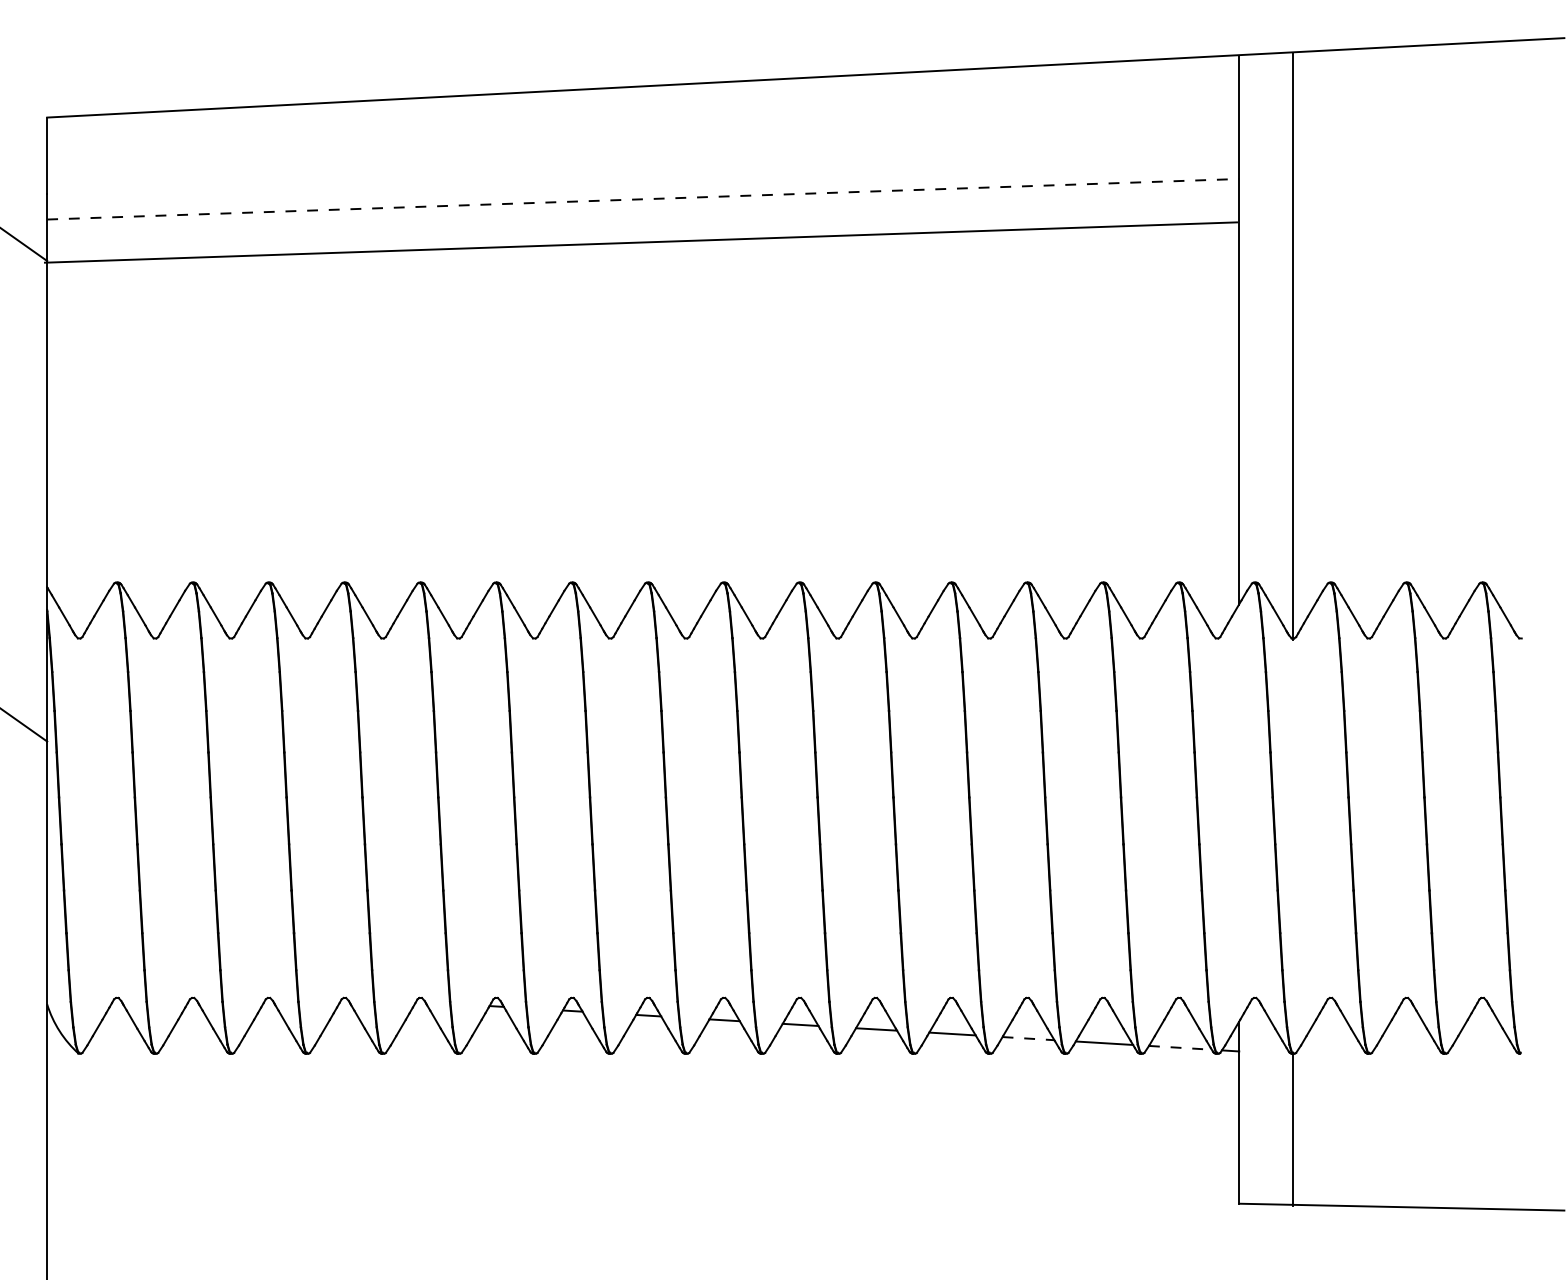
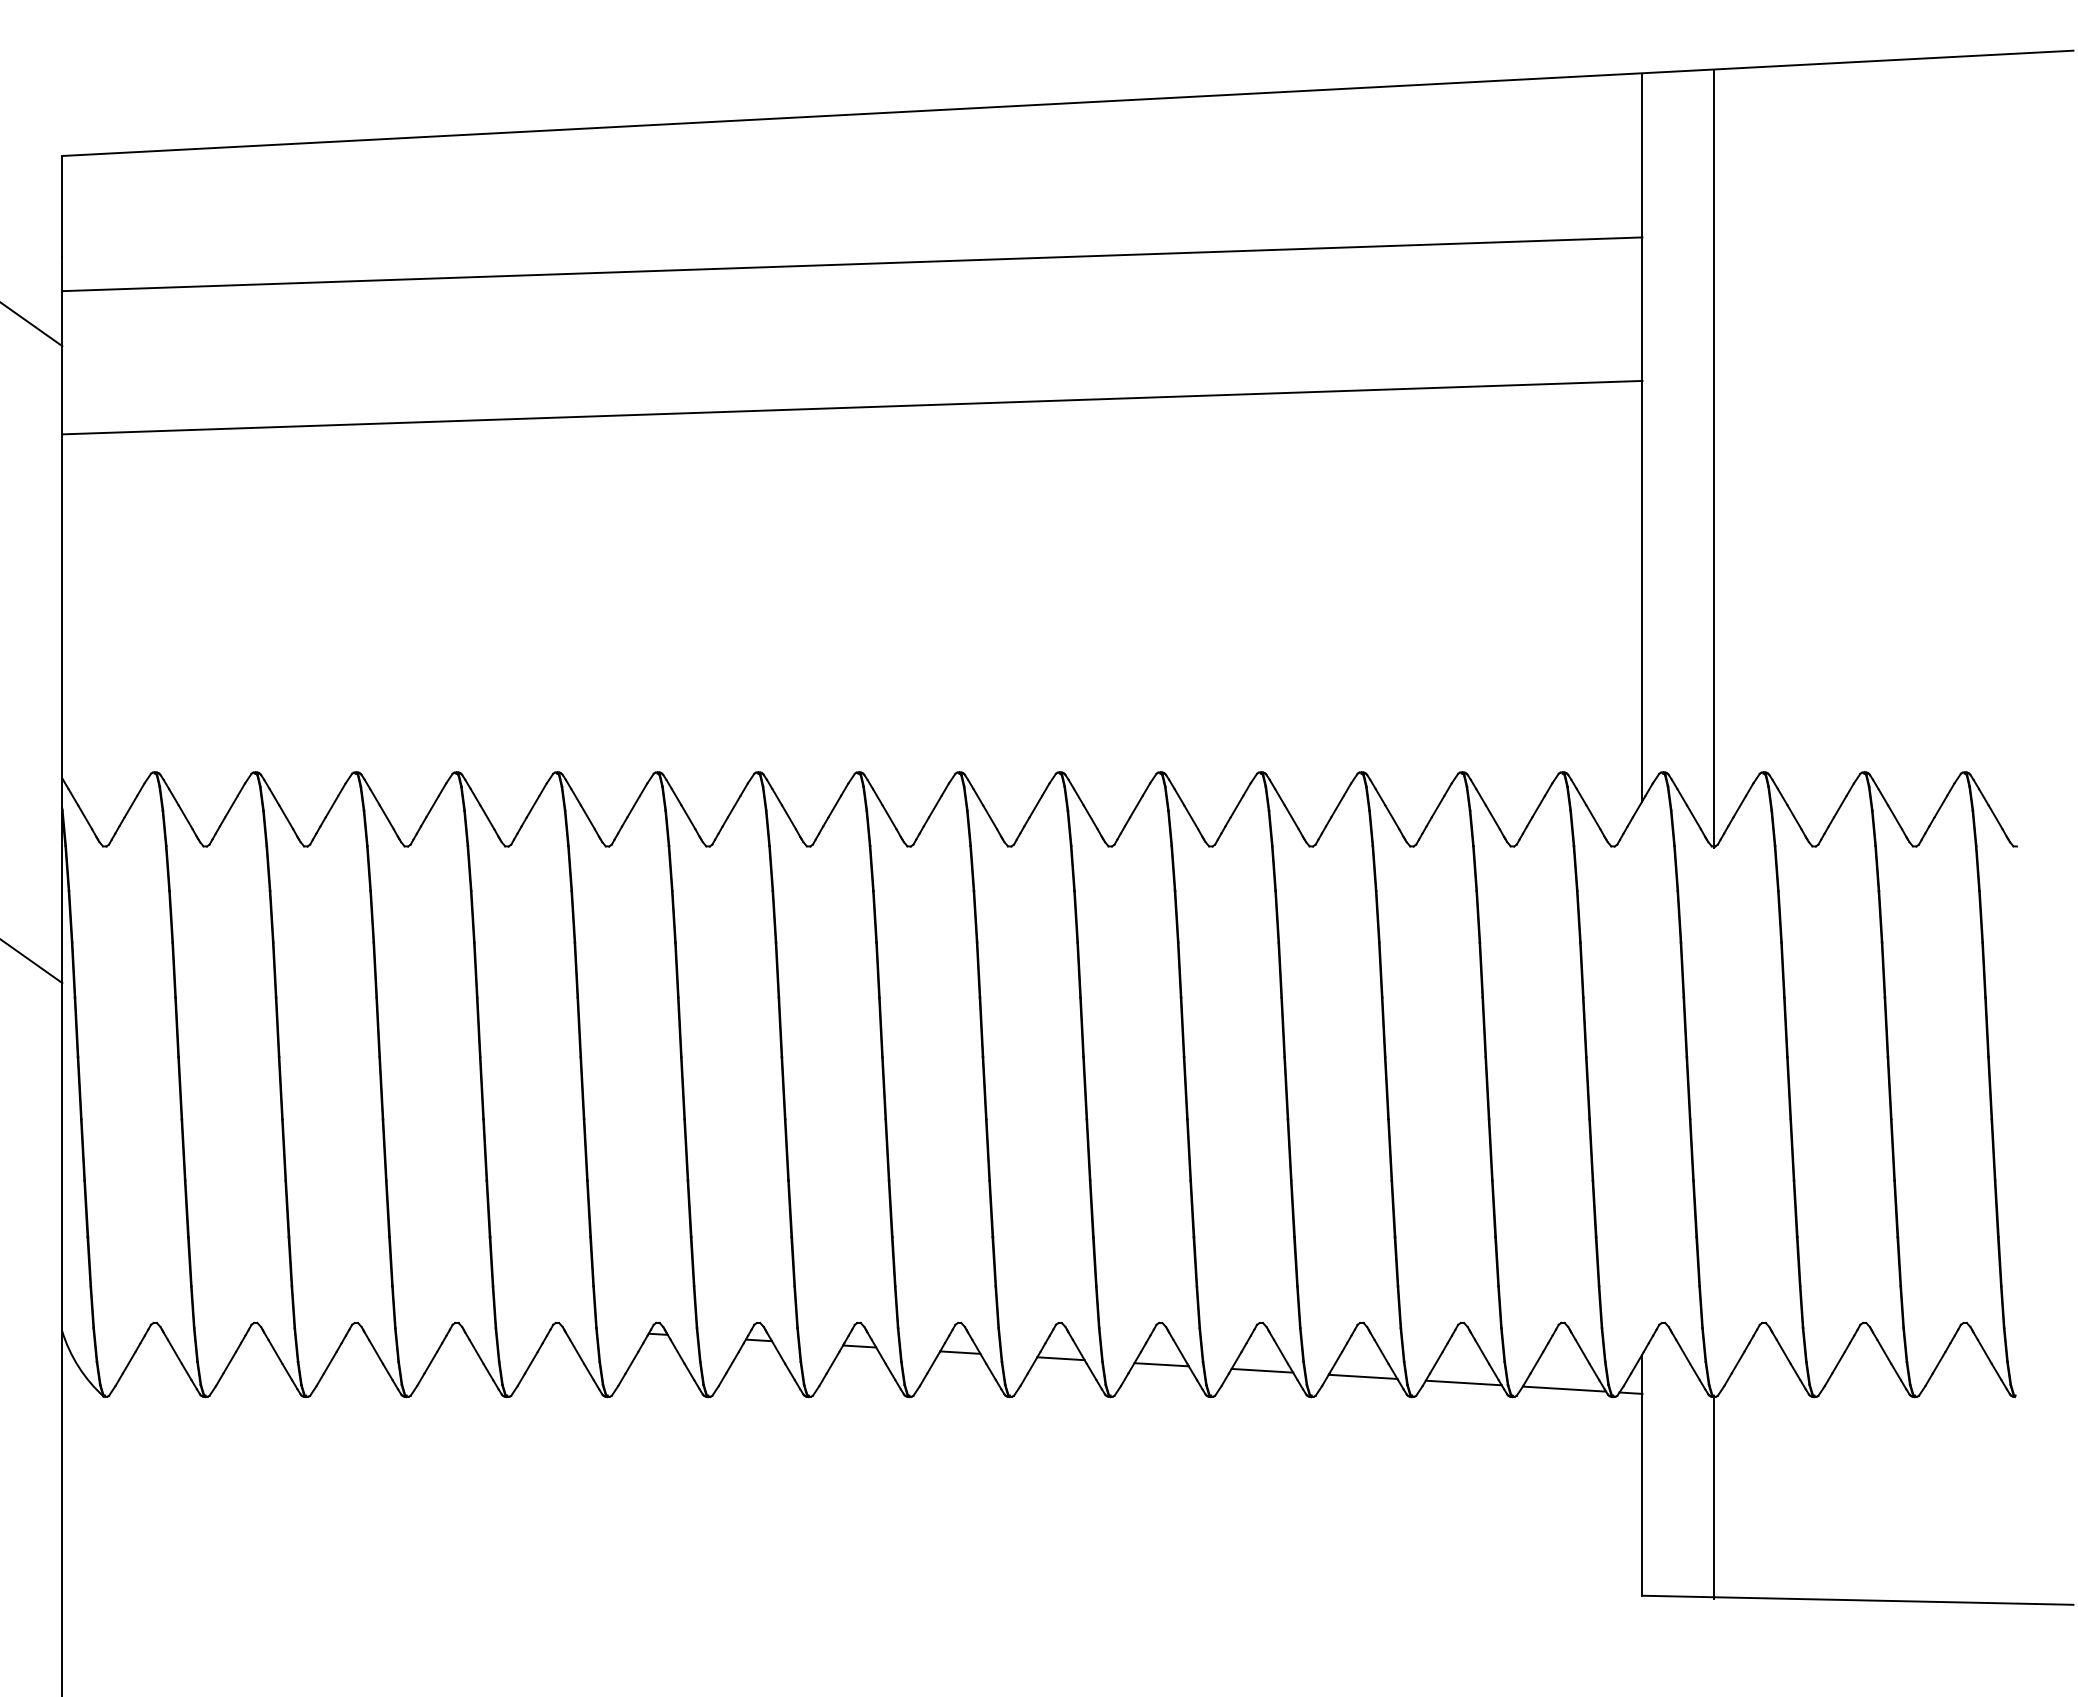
line: (643, 199) -> (852, 264), dashed -> solid
line: (641, 242) -> (852, 407), moved
line: (1028, 1038) -> (1363, 1376), dashed -> solid
line: (1180, 1048) -> (1564, 1389), dashed -> solid

